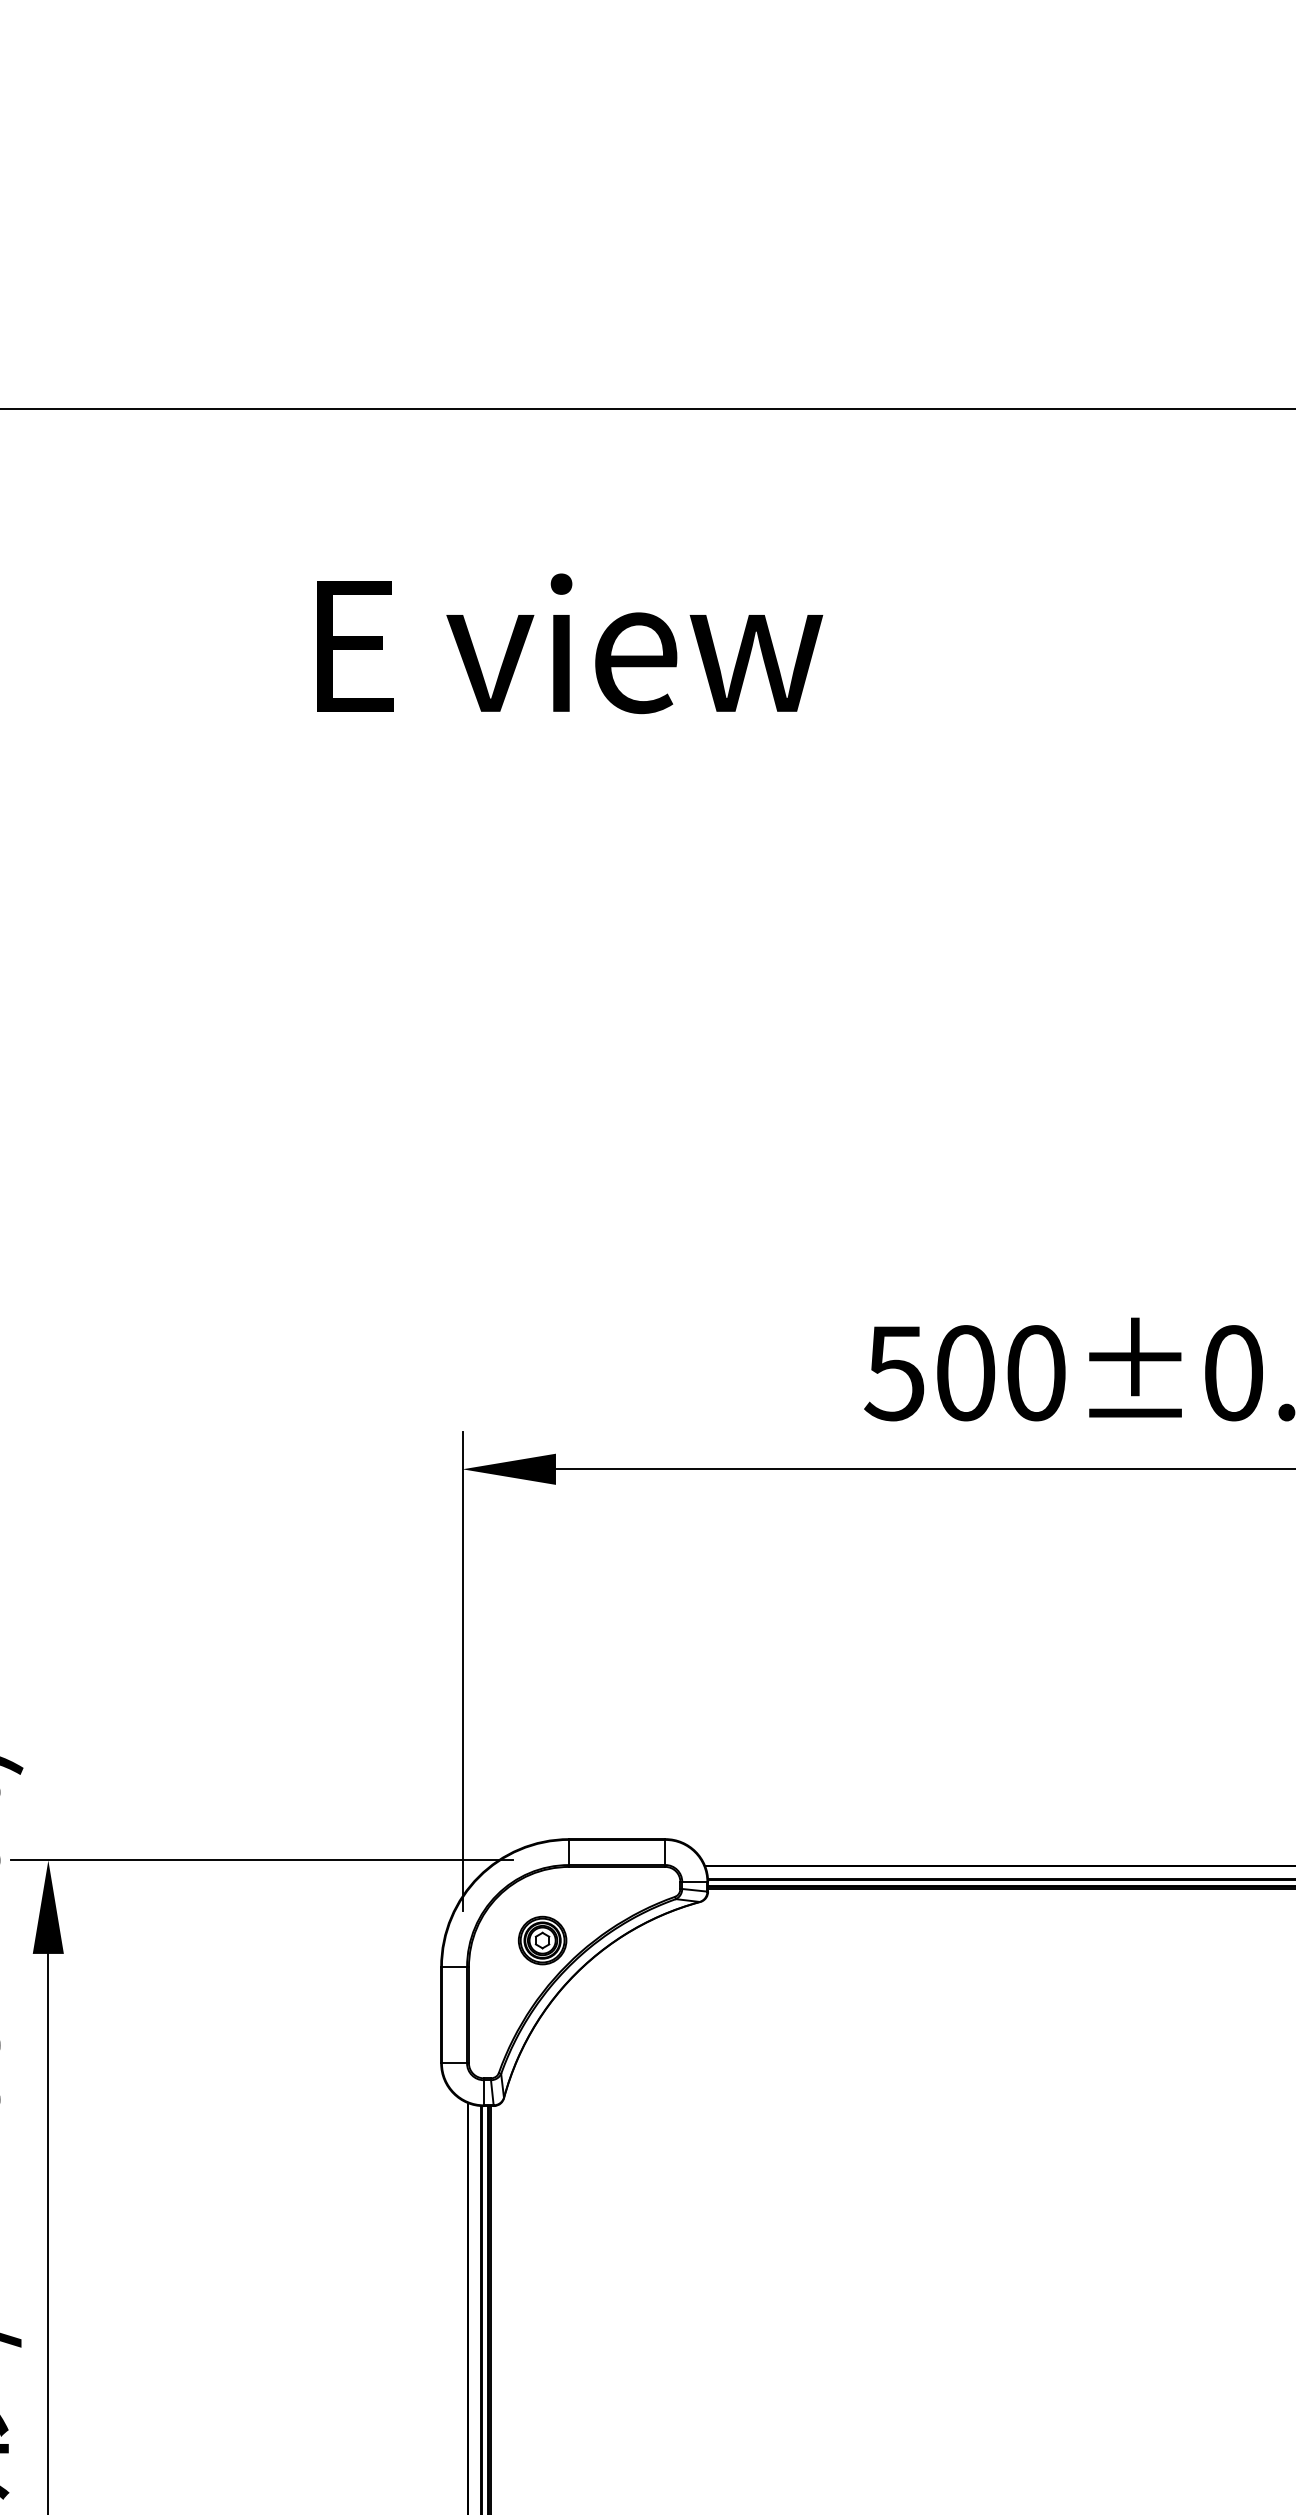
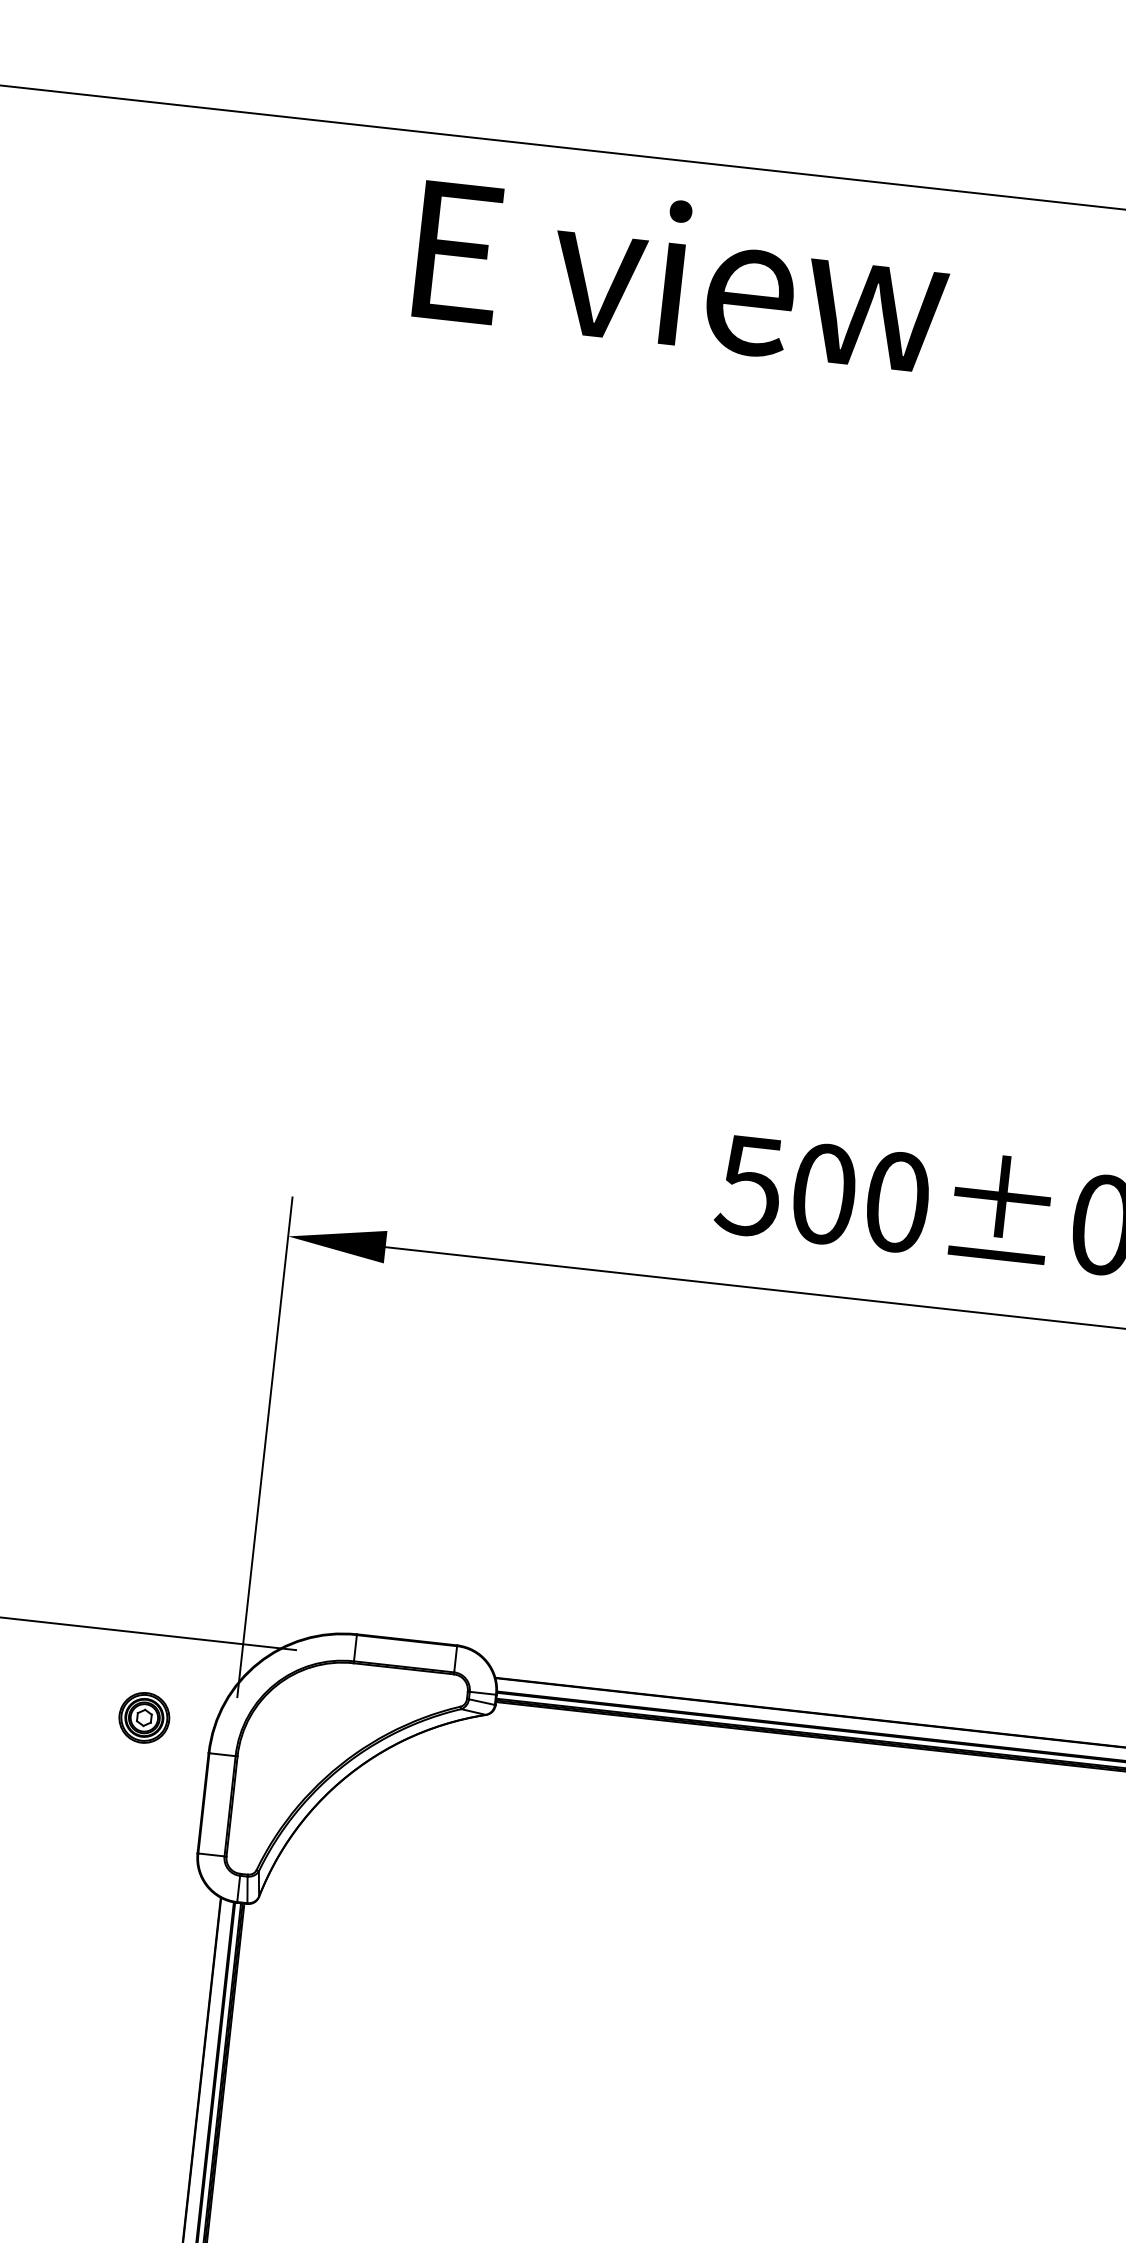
text: (570, 643) -> (683, 274), moved
part: (542, 1940) -> (144, 1717), moved

